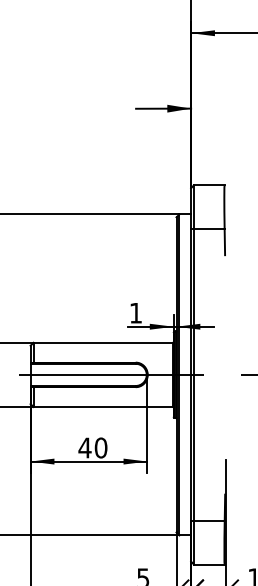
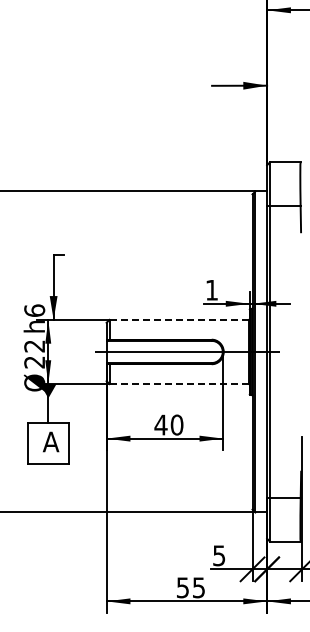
line: (103, 342) -> (179, 319), solid -> dashed
line: (103, 407) -> (179, 384), solid -> dashed

